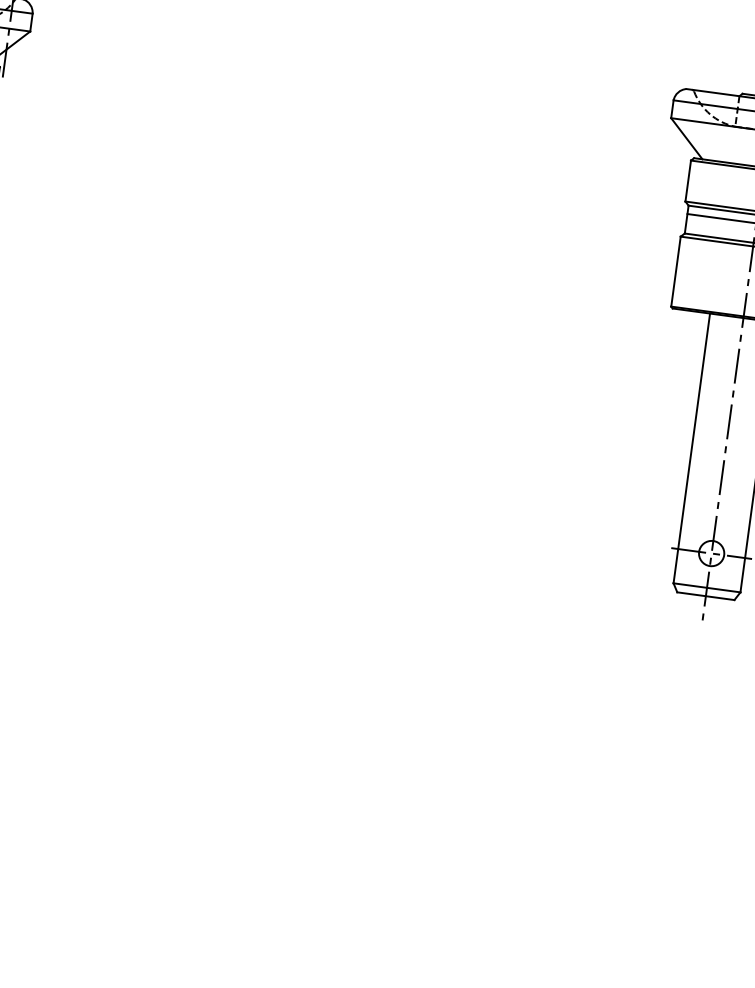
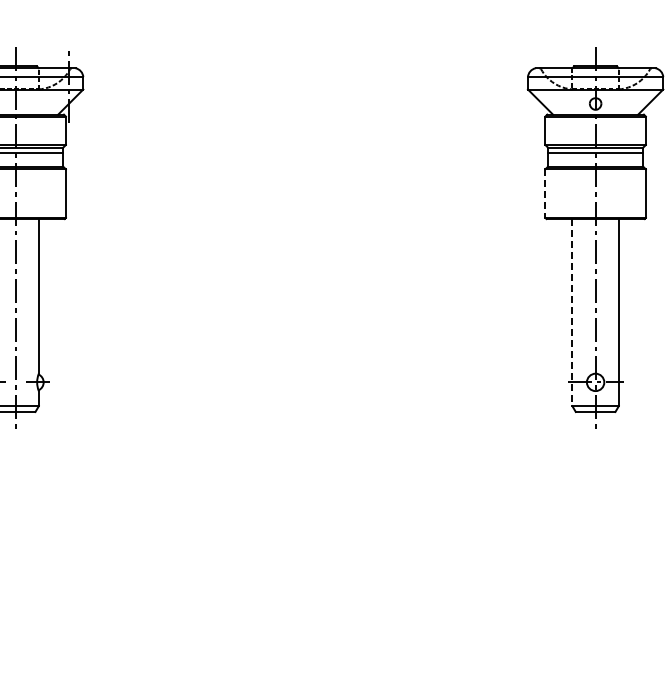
line: (676, 272) -> (545, 194), solid -> dashed
line: (691, 448) -> (572, 312), solid -> dashed

